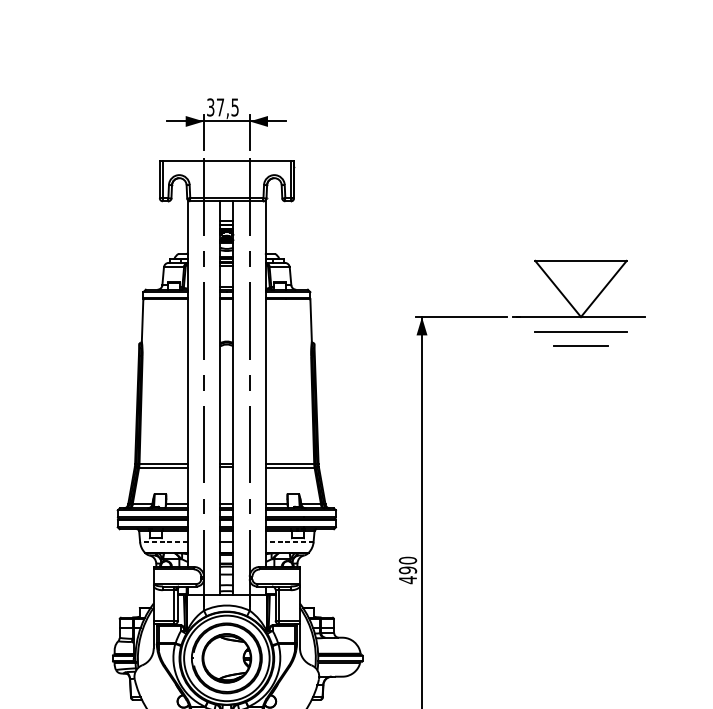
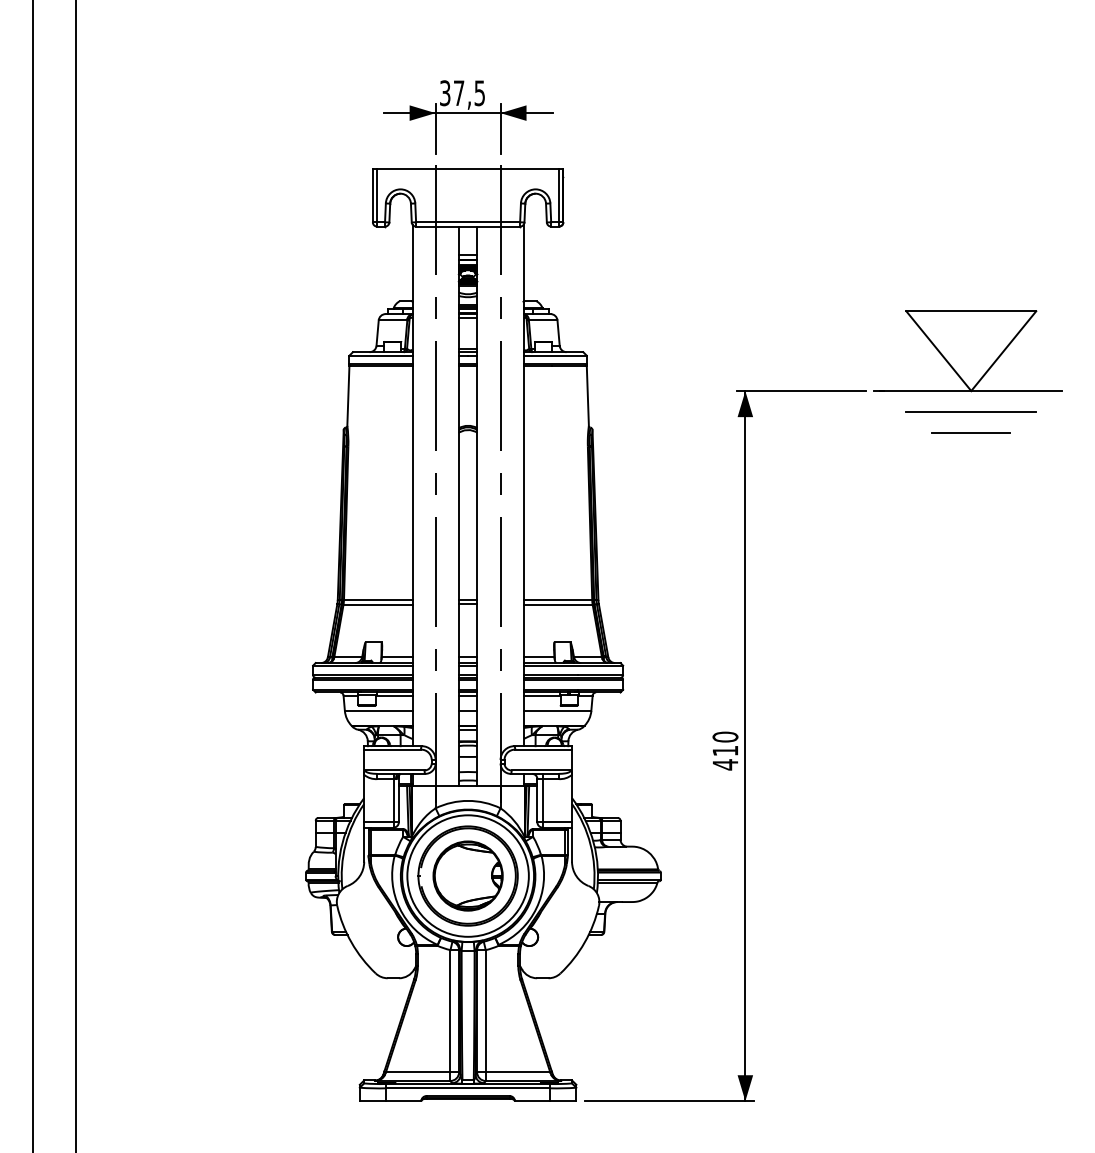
line: (163, 542) -> (378, 711), dashed -> solid
line: (289, 542) -> (557, 711), dashed -> solid
text: (408, 570) -> (725, 750), 490 -> 410

